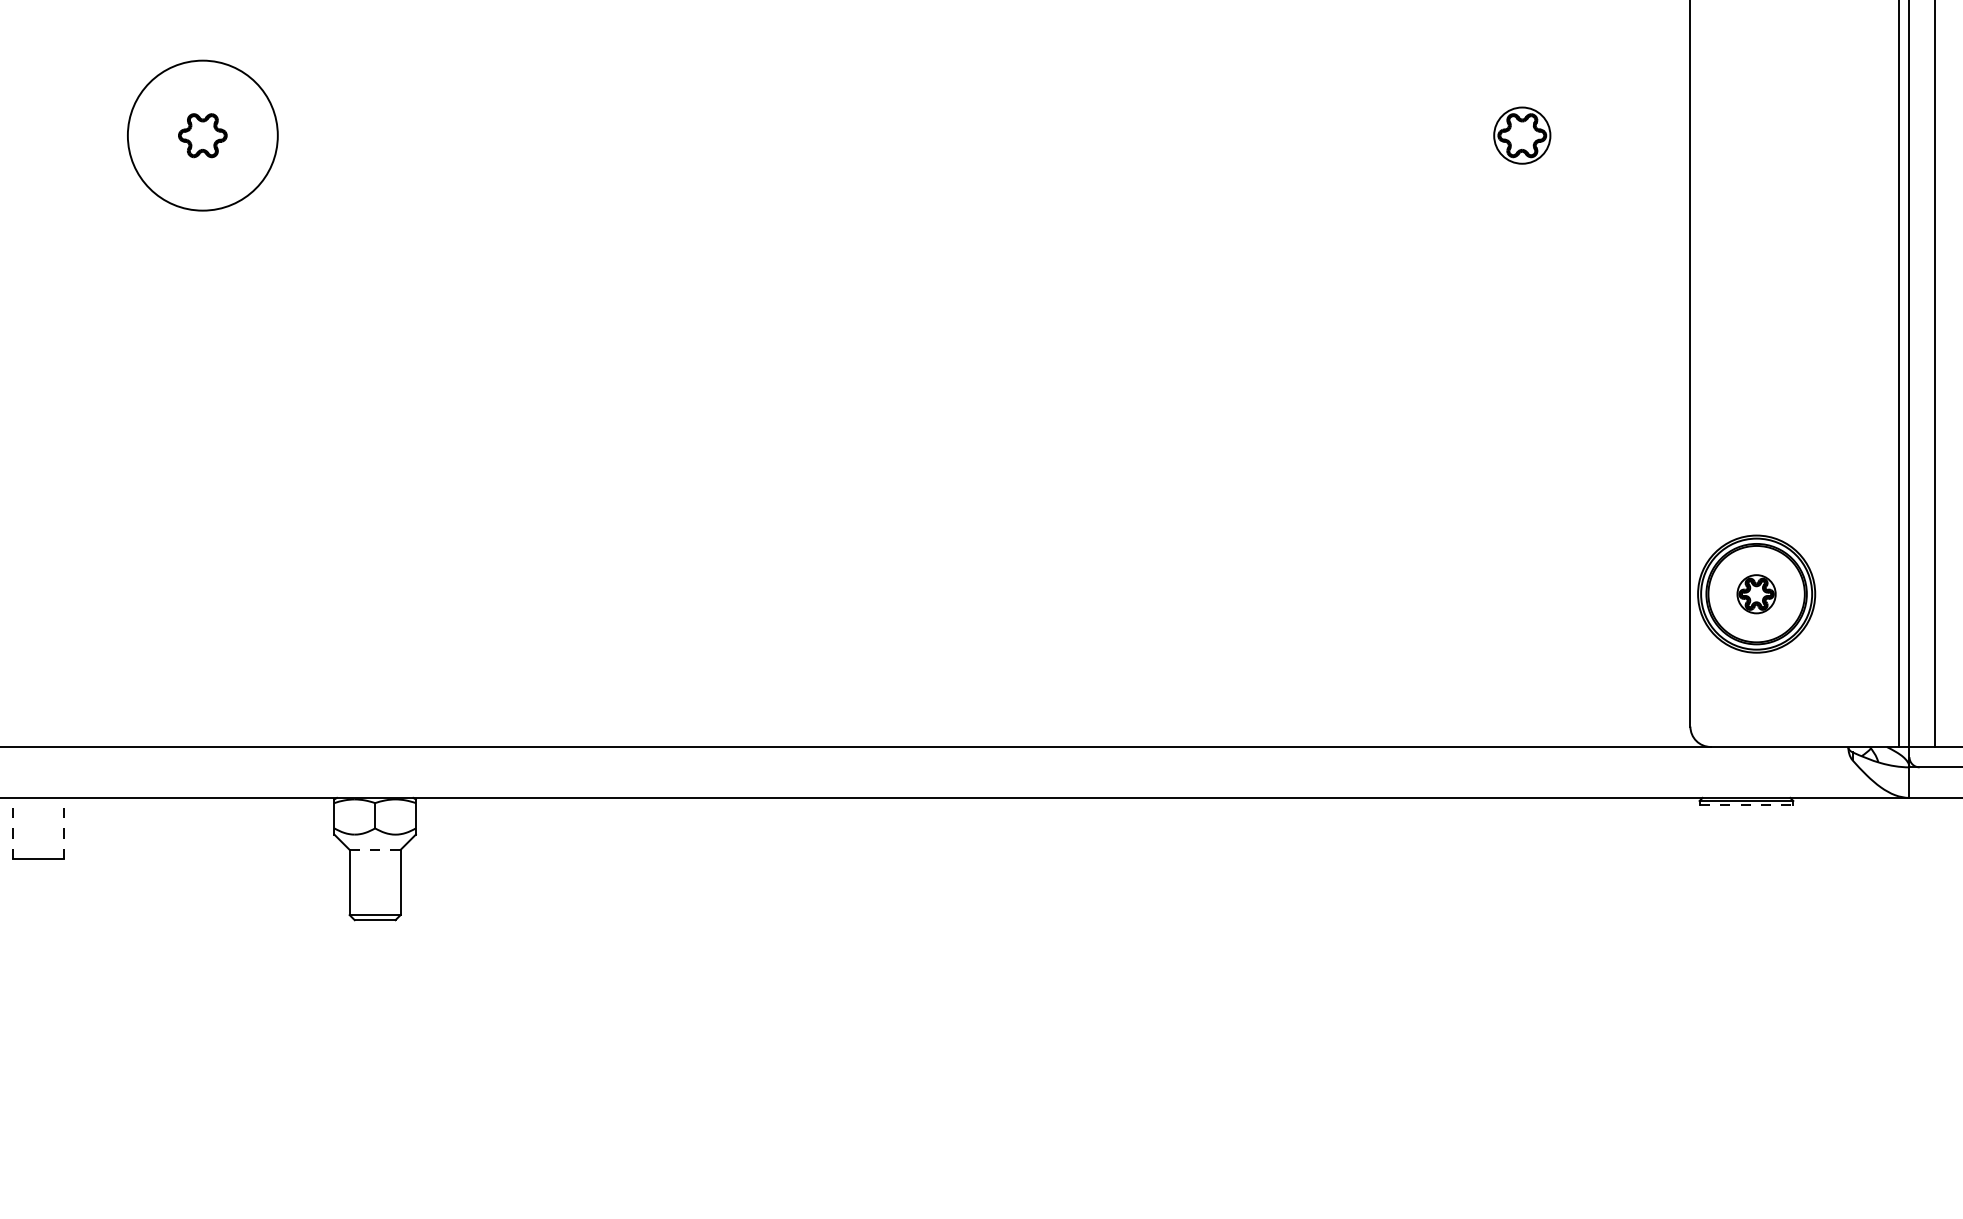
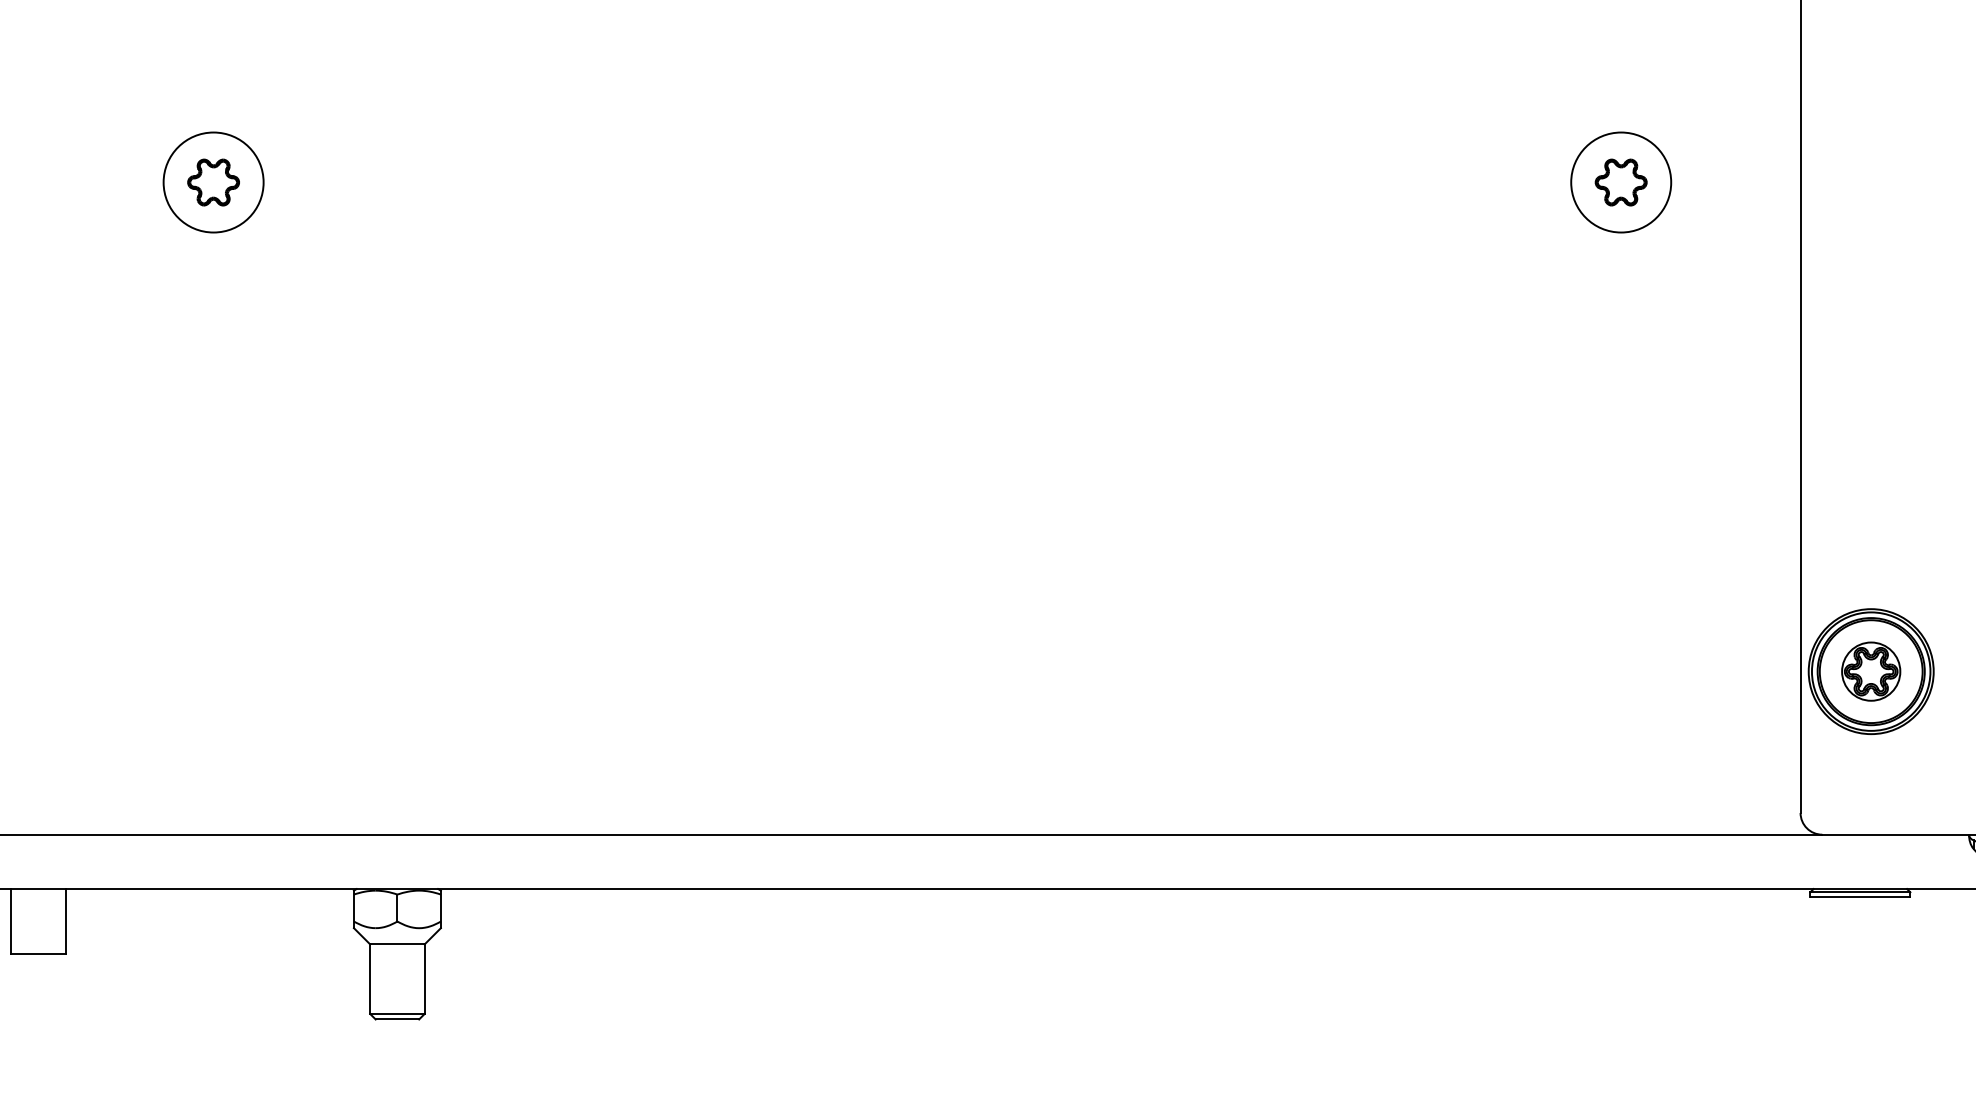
circle: (202, 135) -> (213, 182), size x0.62
circle: (1522, 135) -> (1621, 182), size x1.67
part: (1756, 594) -> (1871, 672), size x1.43
line: (1746, 805) -> (1860, 897), dashed -> solid
line: (13, 828) -> (11, 921), dashed -> solid
line: (64, 828) -> (66, 921), dashed -> solid
line: (375, 849) -> (397, 944), dashed -> solid

